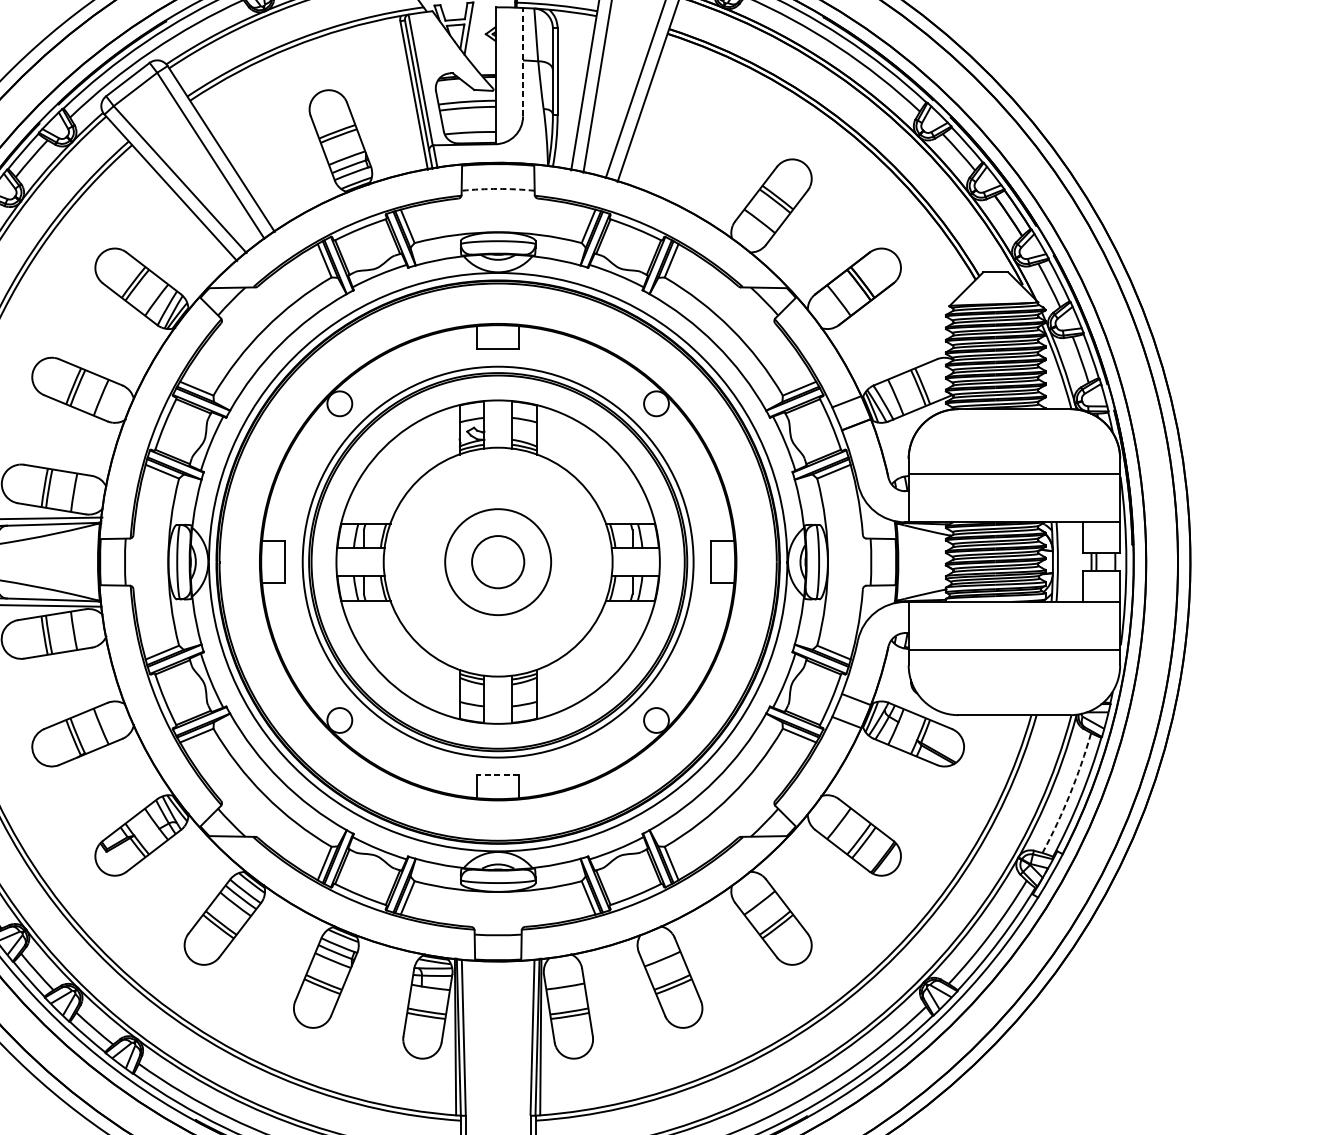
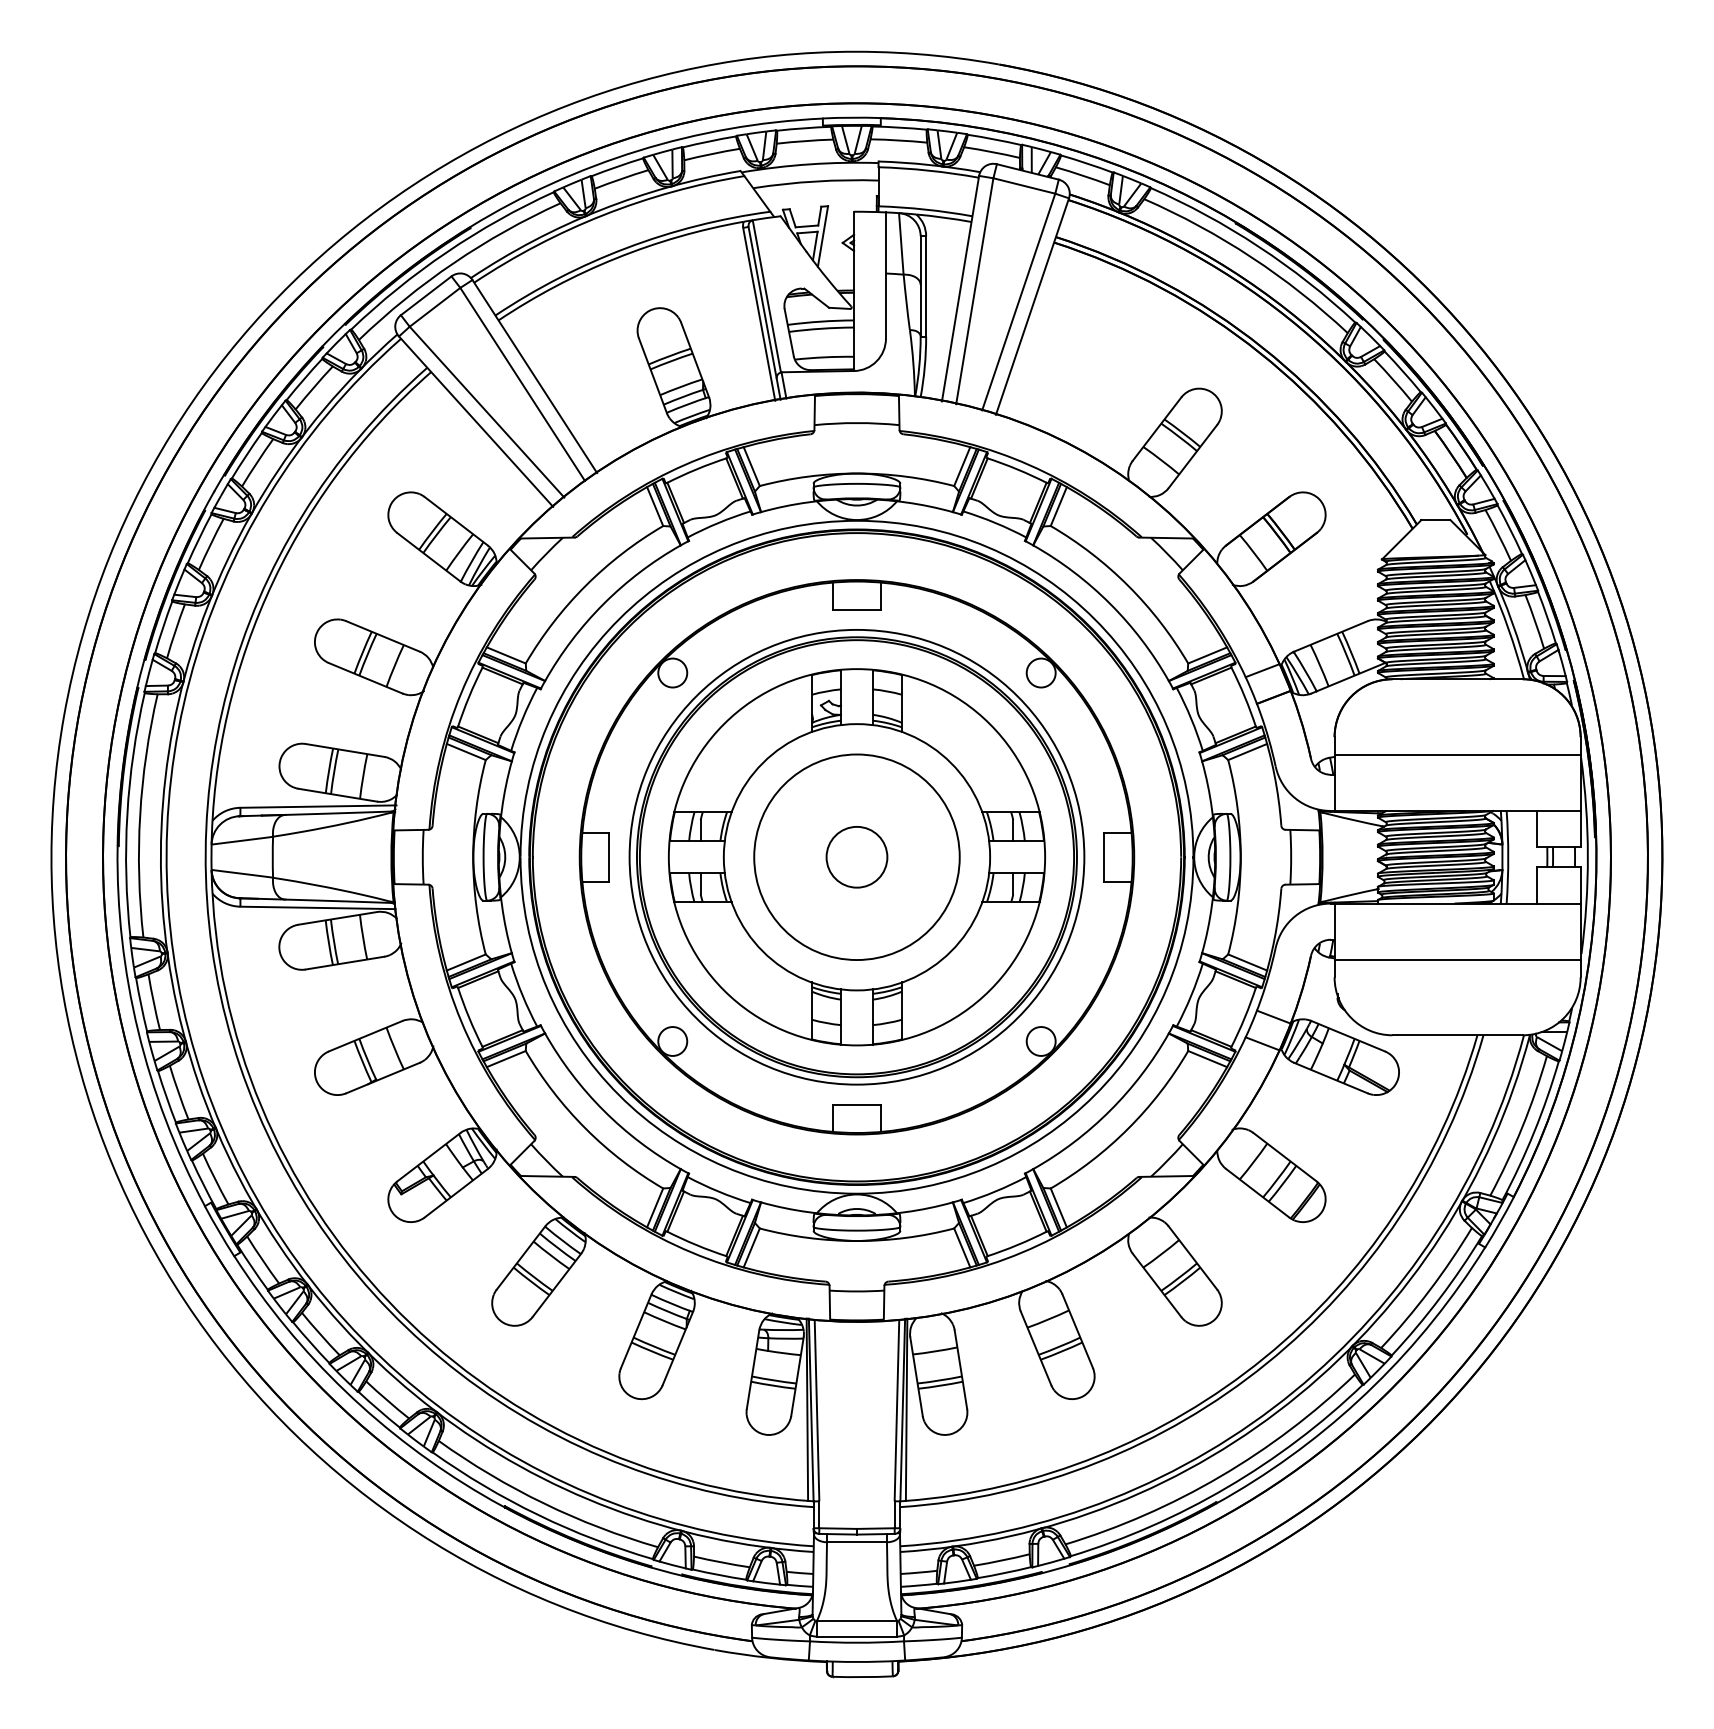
line: (522, 62) -> (885, 275), dashed -> solid
arc: (497, 189) -> (856, 423), dashed -> solid
circle: (497, 562) -> (856, 857), size x1.67
line: (497, 774) -> (856, 1104), dashed -> solid
arc: (1070, 794) -> (1522, 1127), dashed -> solid

